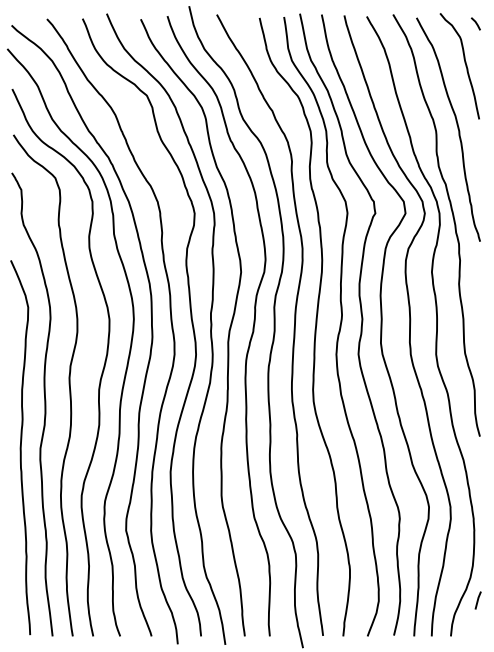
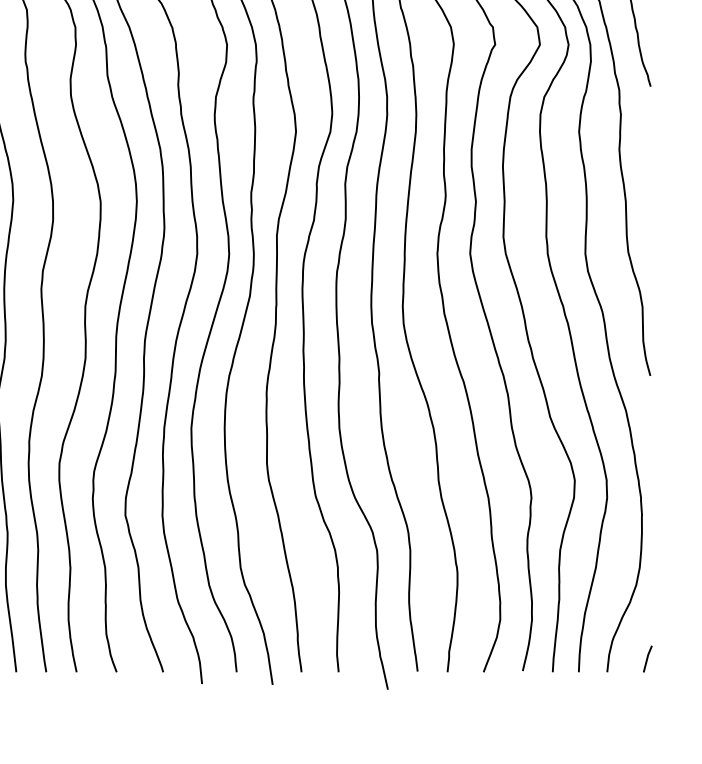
line: (477, 600) -> (646, 659), moved

